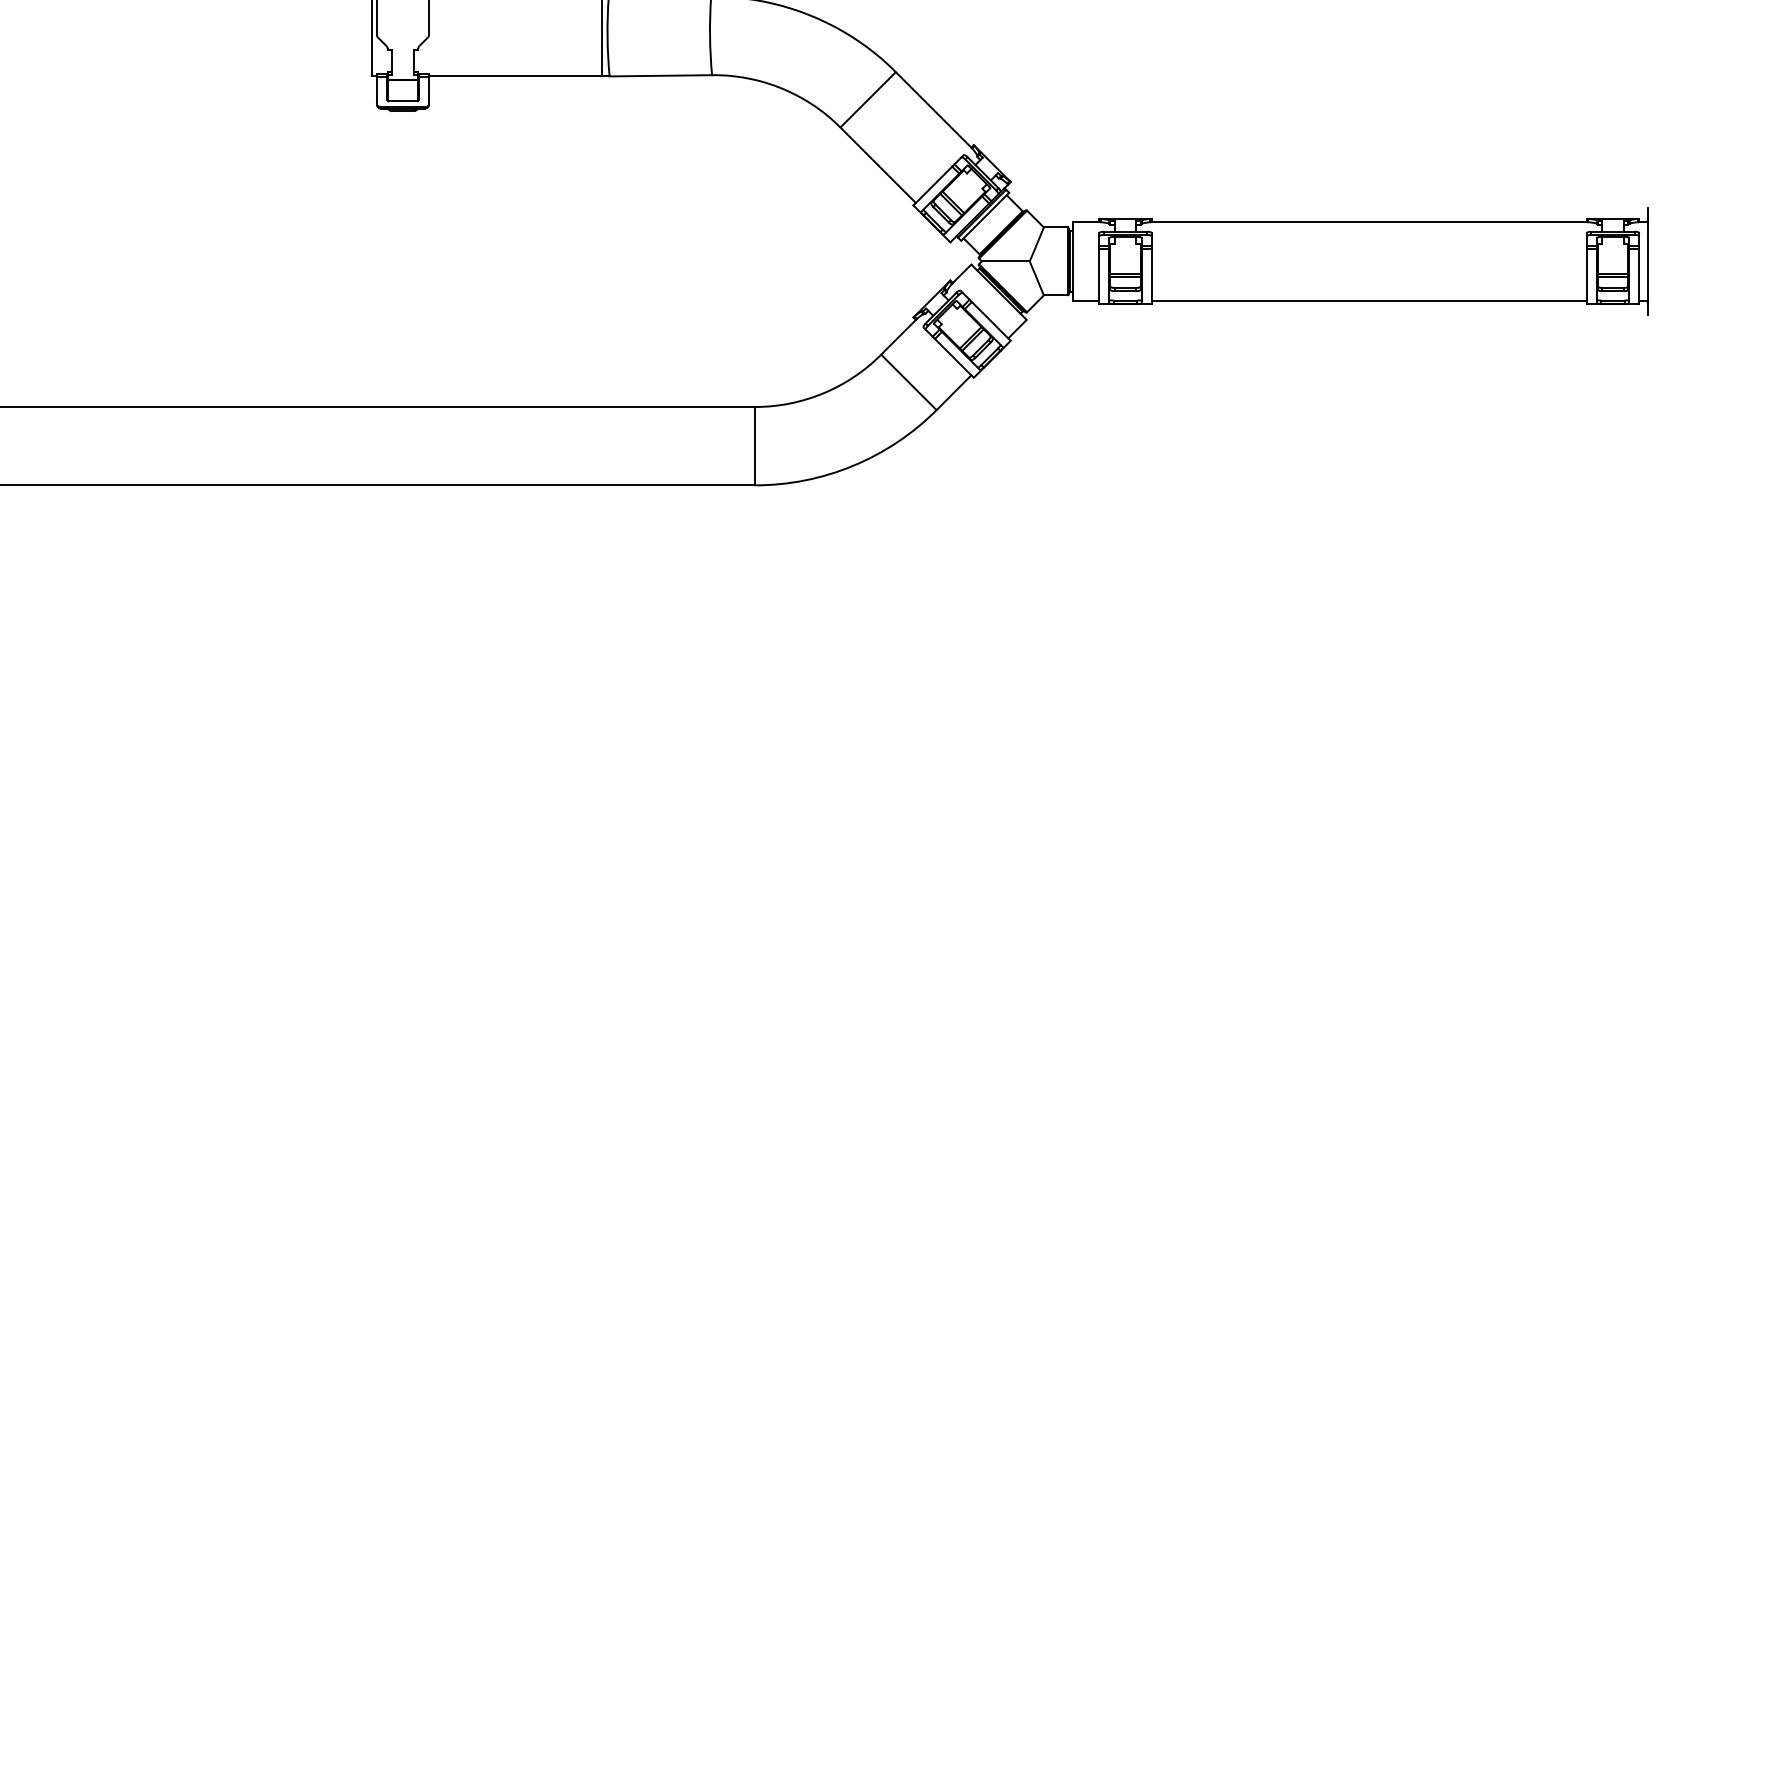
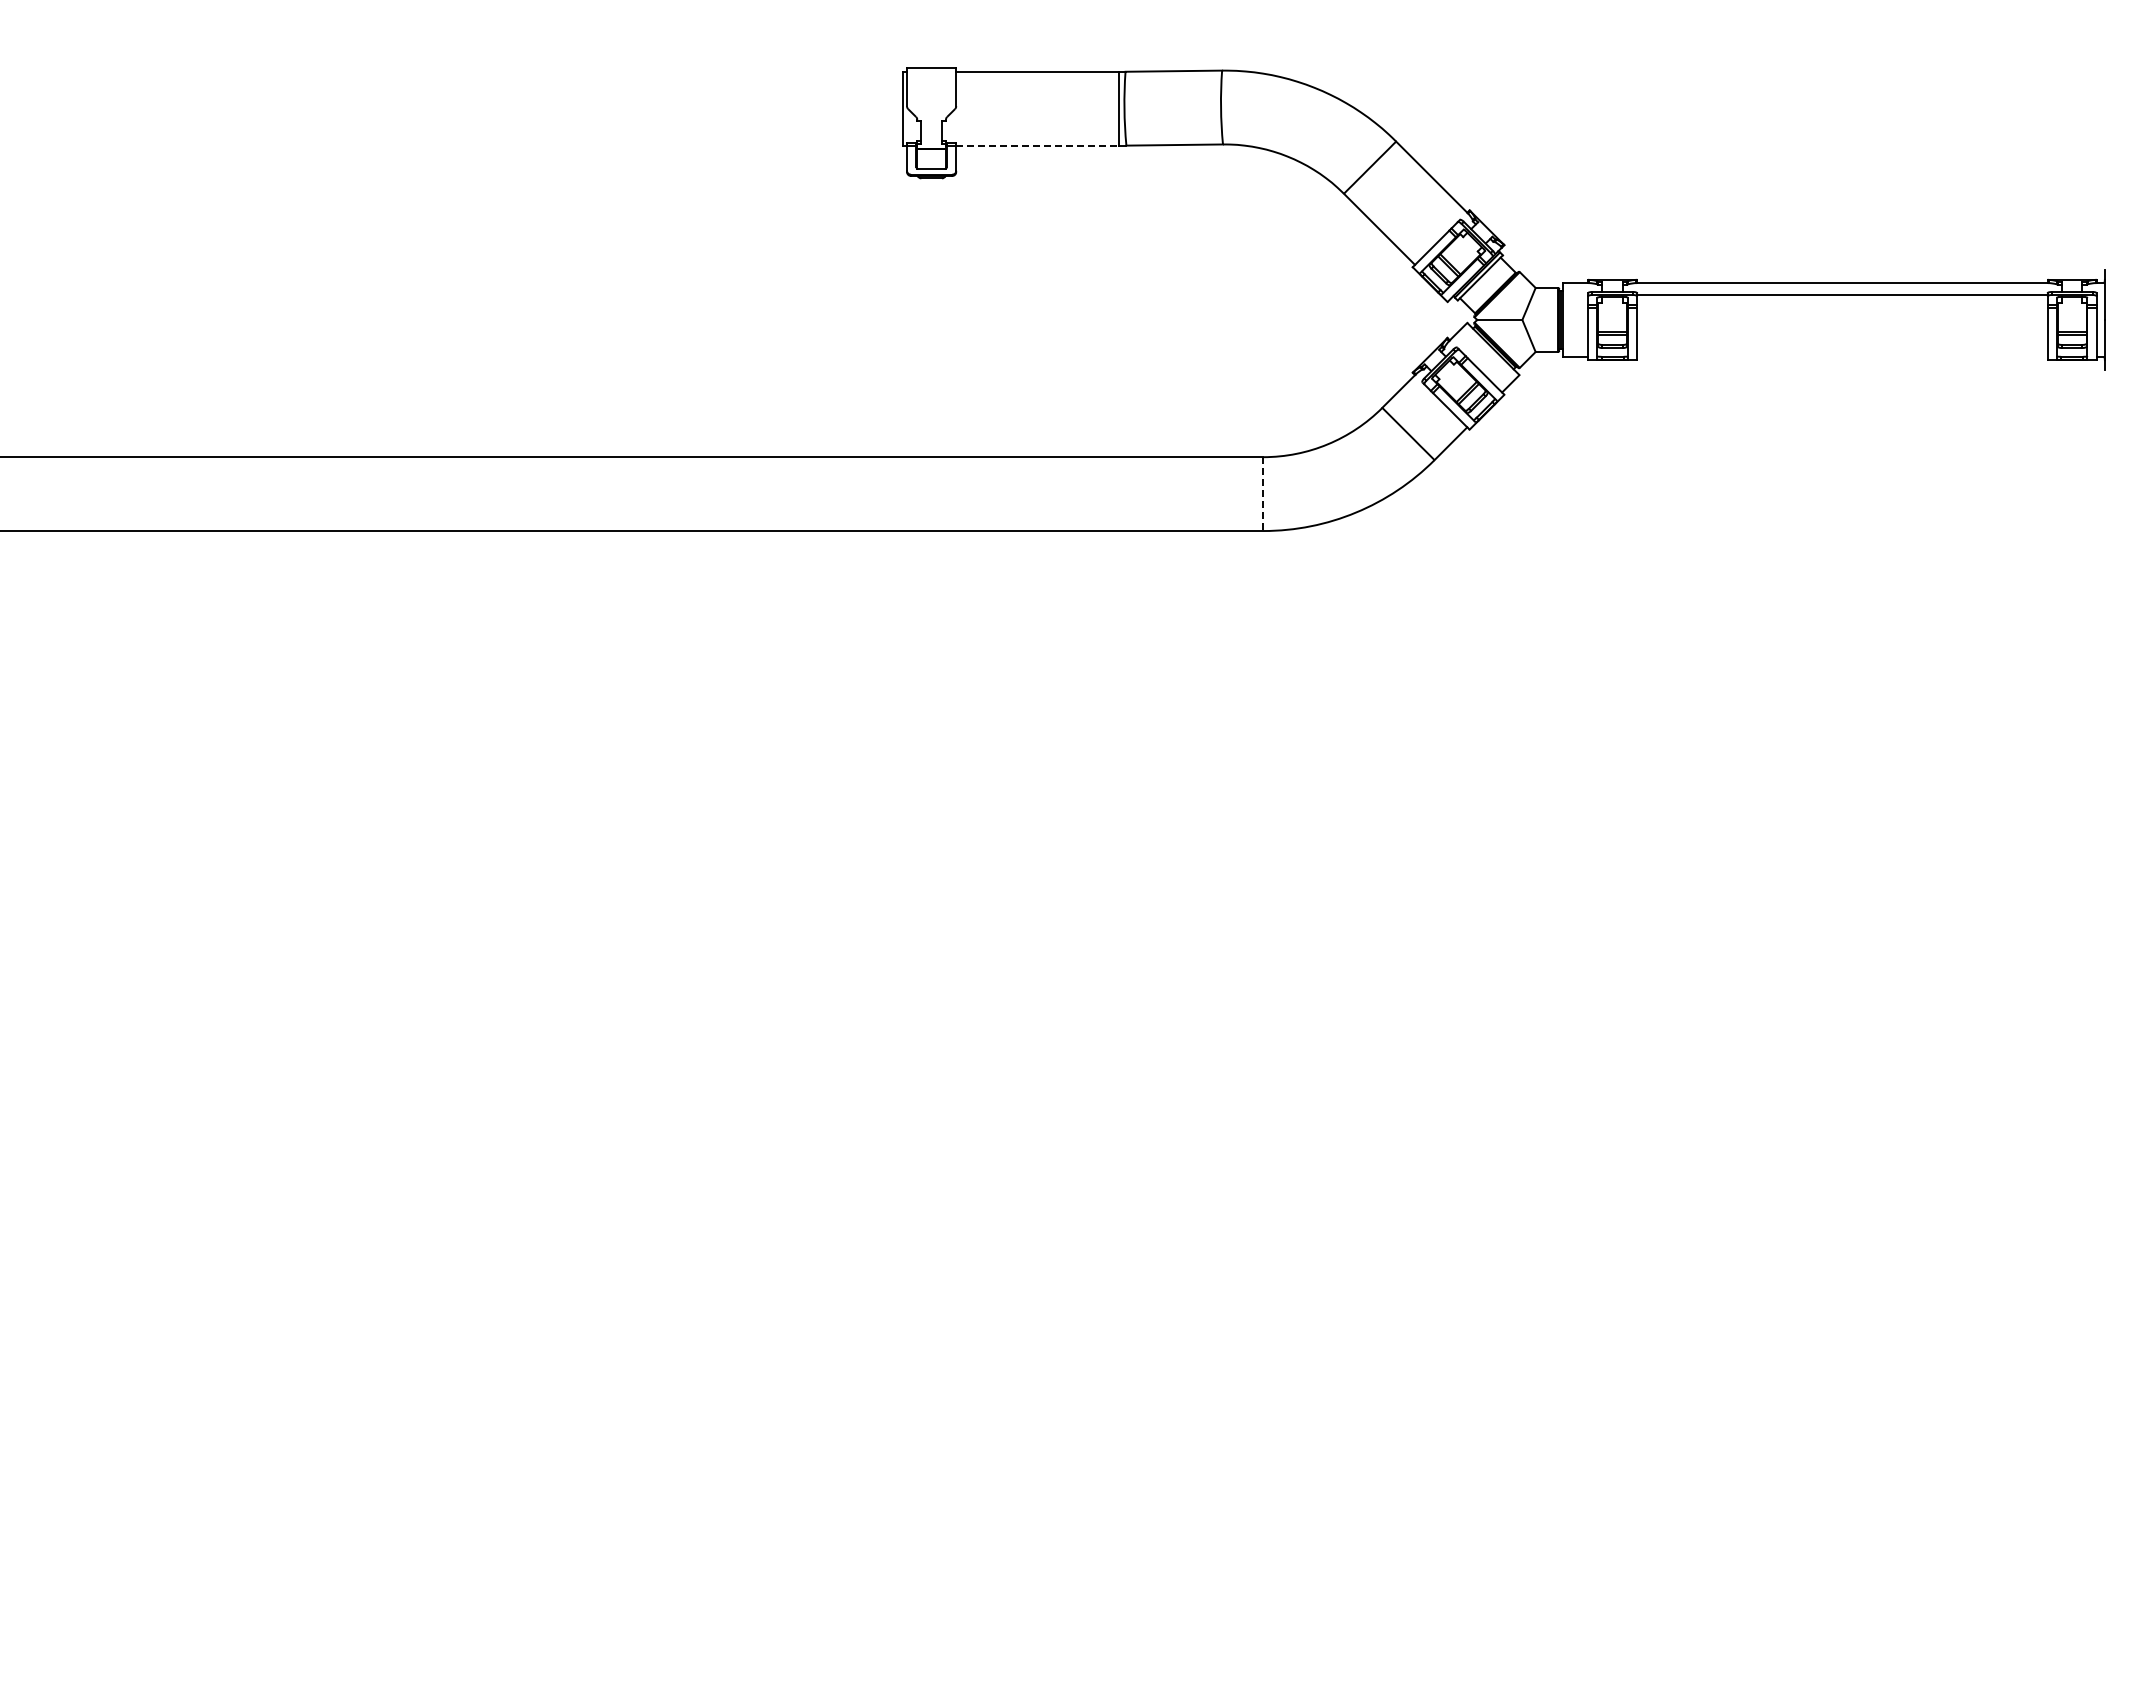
line: (516, 76) -> (1038, 145), solid -> dashed
line: (1369, 300) -> (1842, 294), moved
line: (755, 446) -> (1263, 494), solid -> dashed

